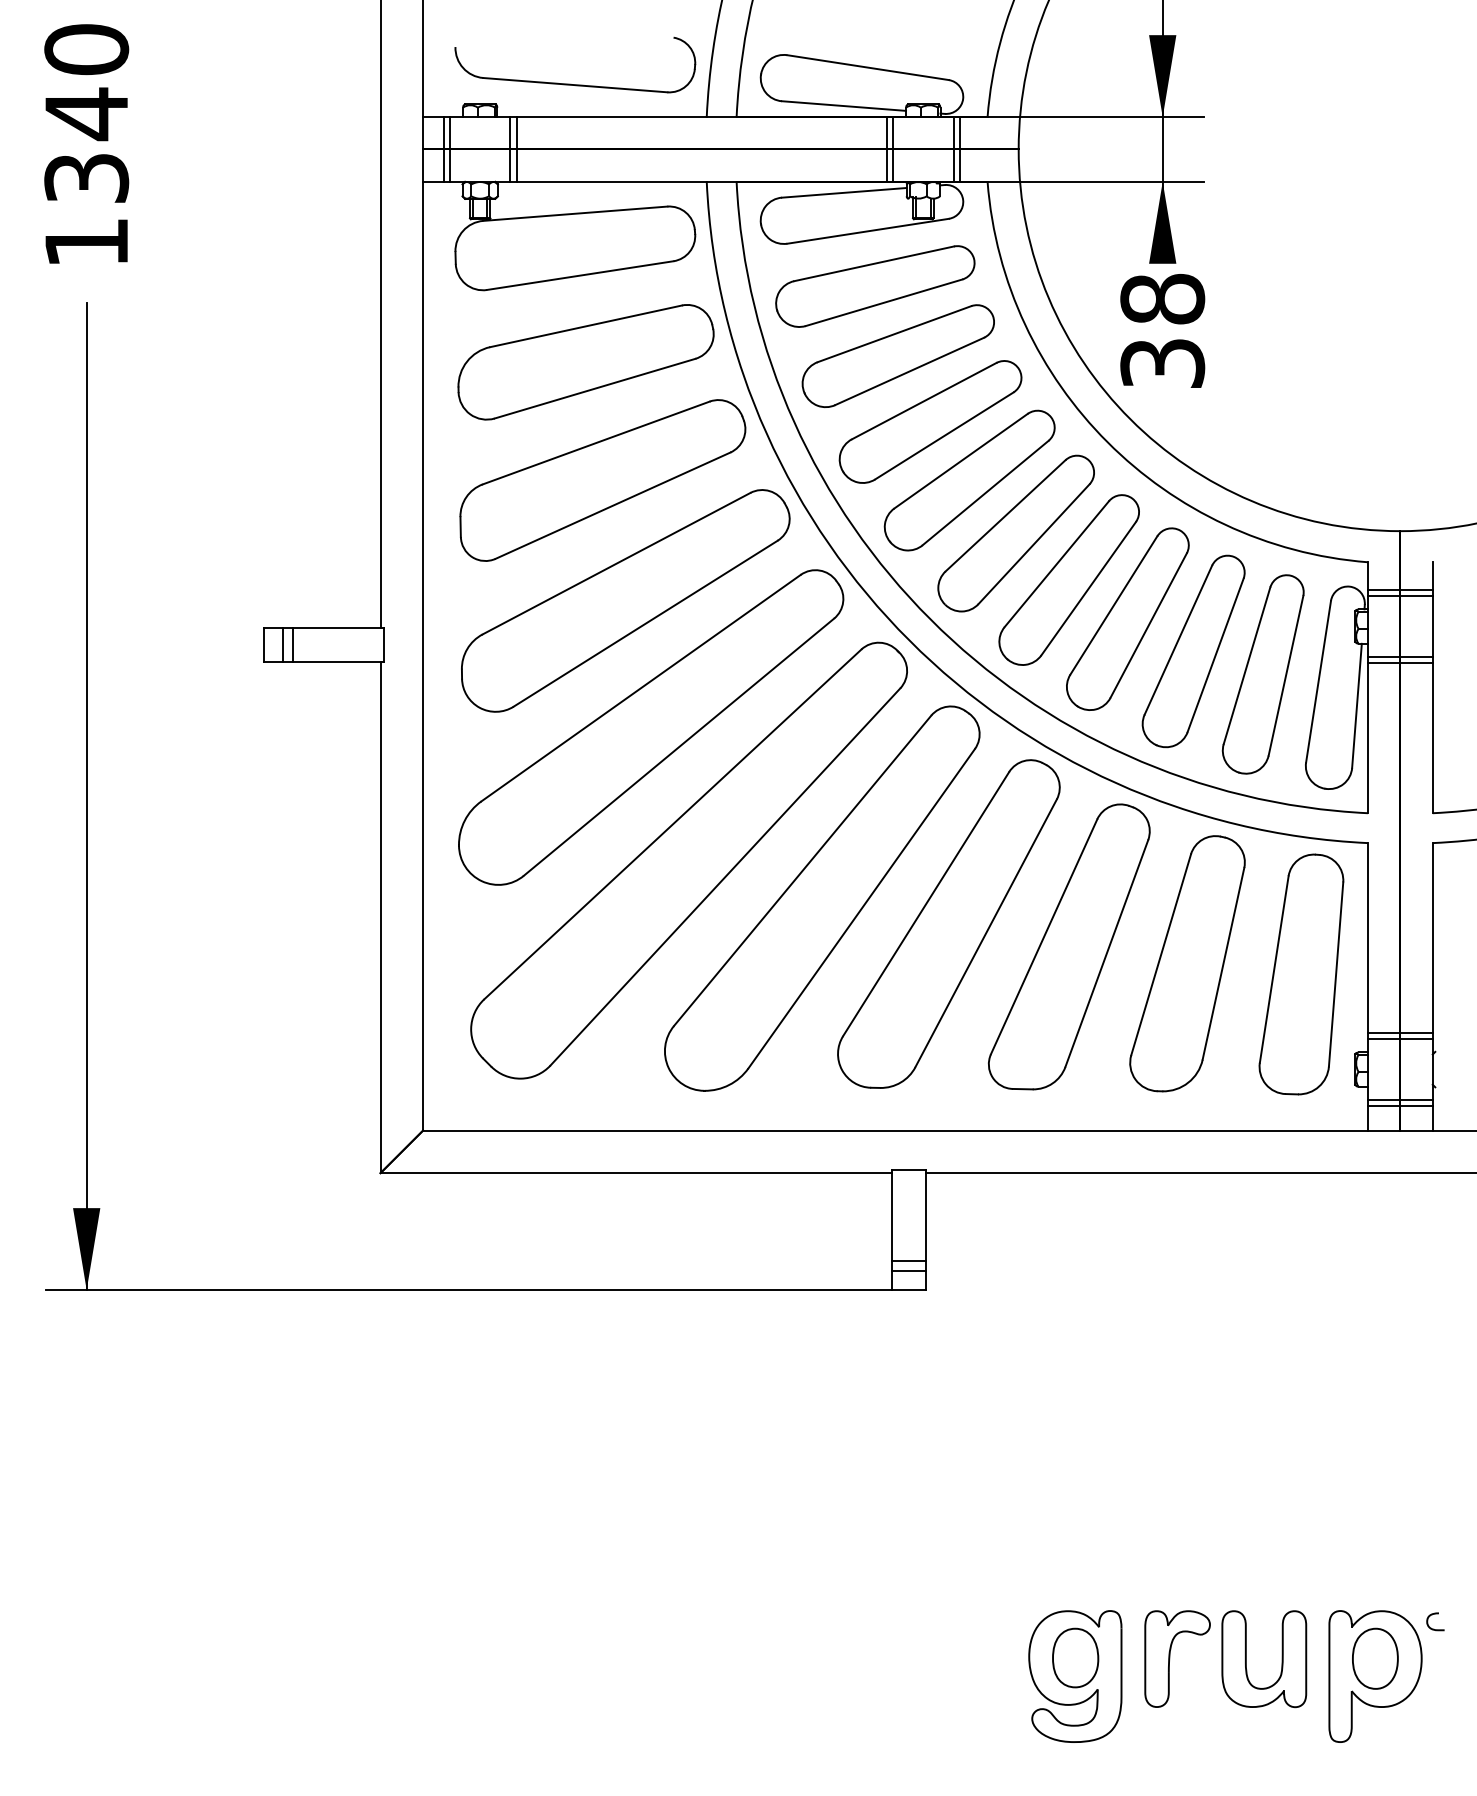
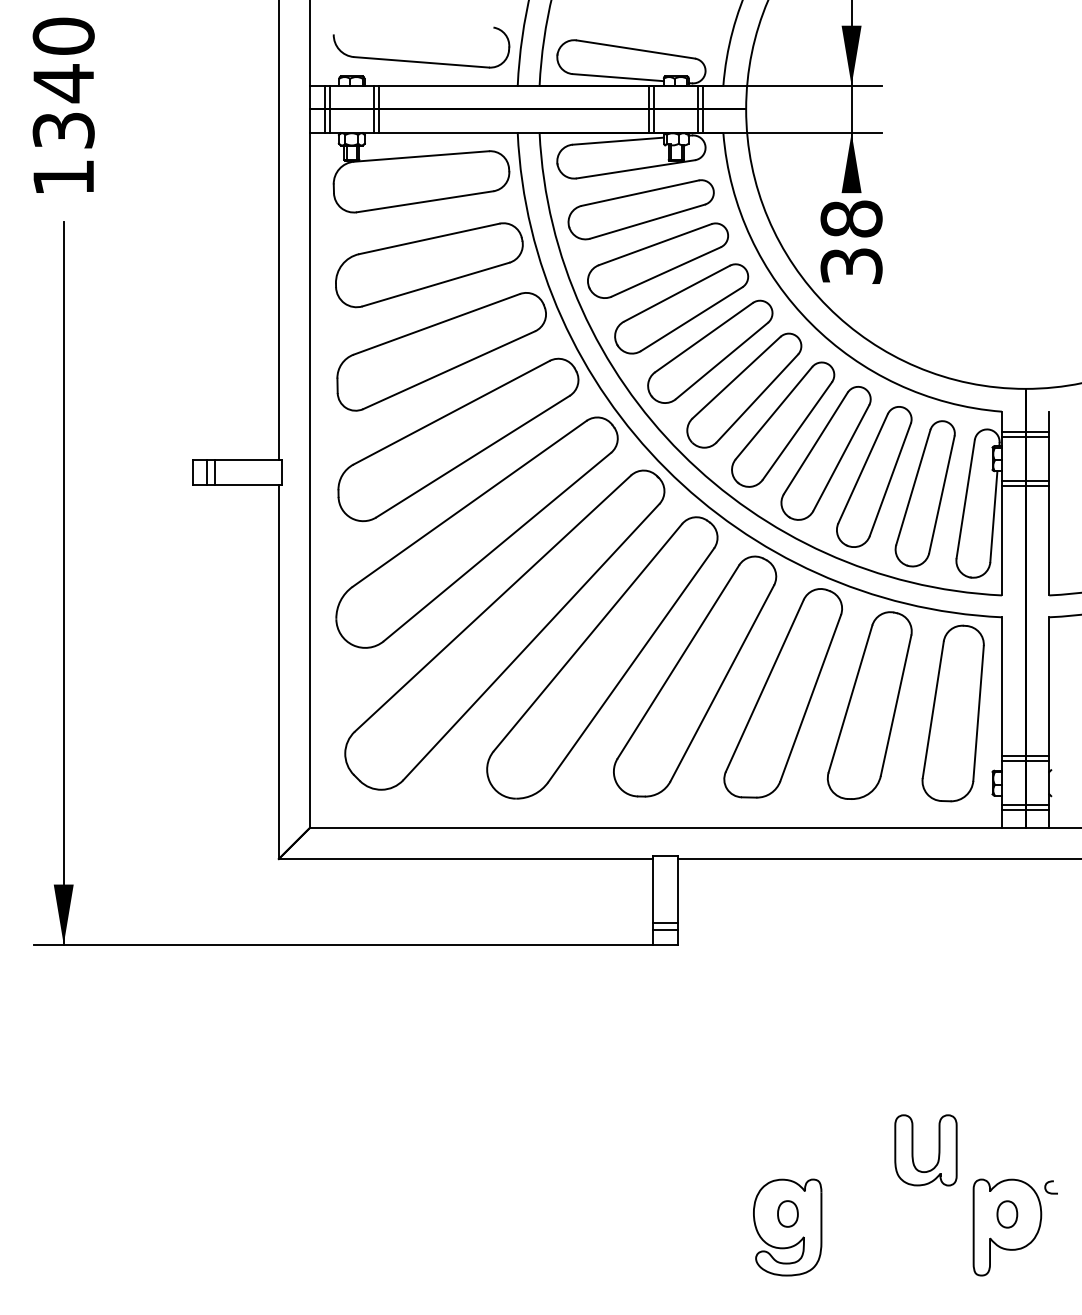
part: (1075, 1657) -> (787, 1213), size x0.6
part: (1170, 1658) -> (857, 1214), removed
part: (1375, 1658) -> (1007, 1214), size x0.6
part: (1281, 1659) -> (938, 1150), moved

